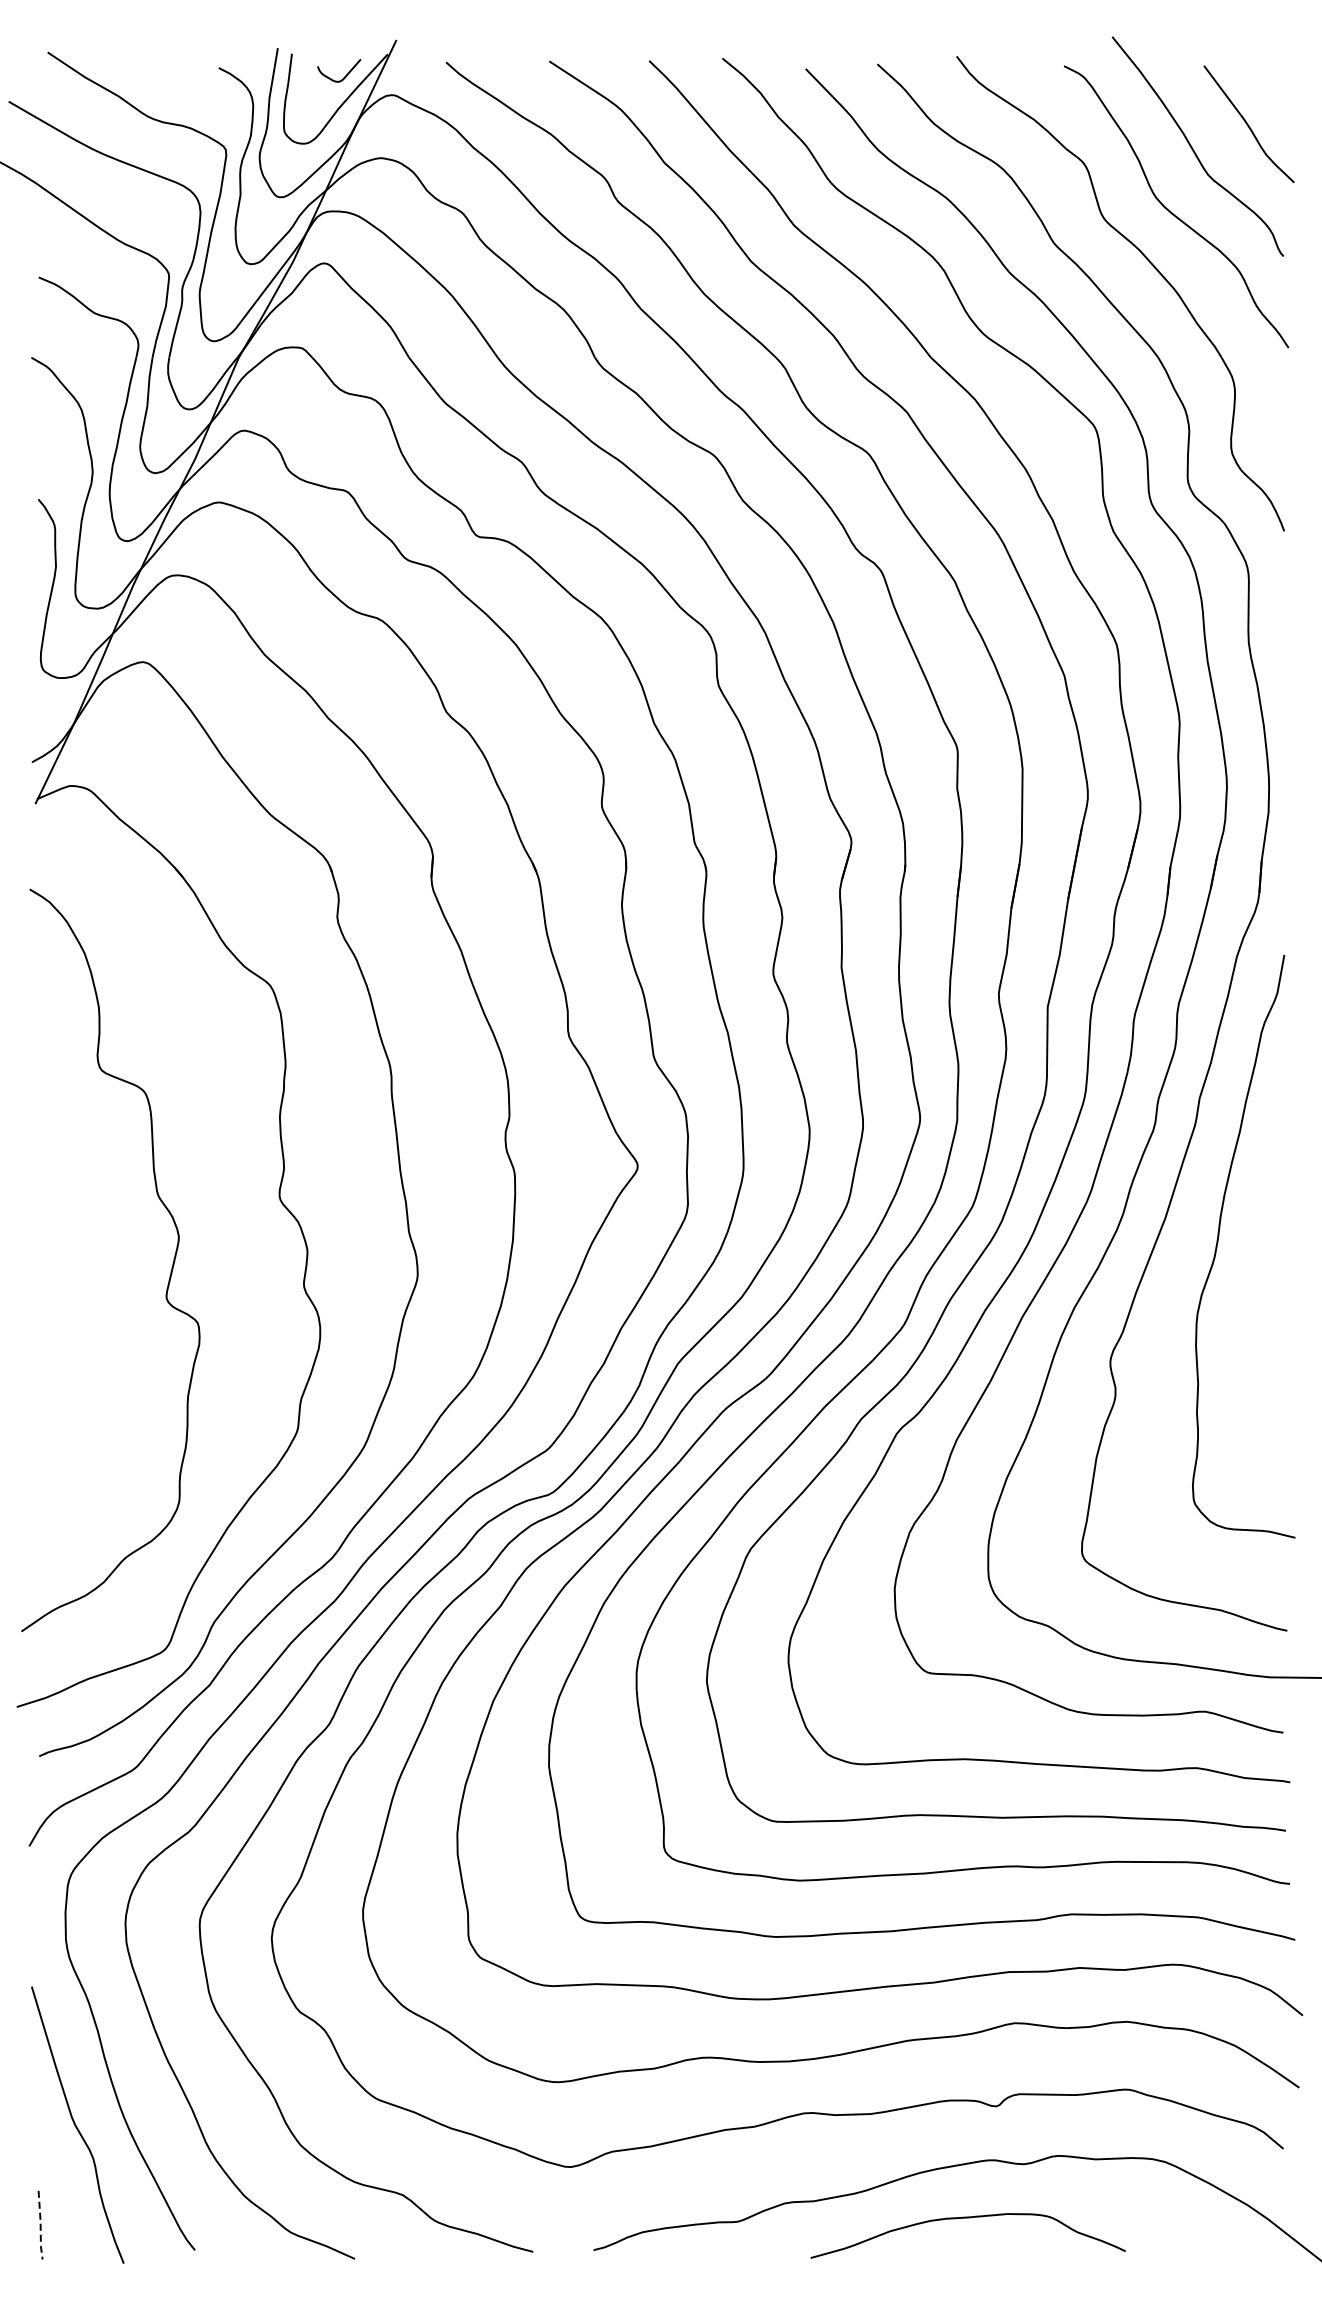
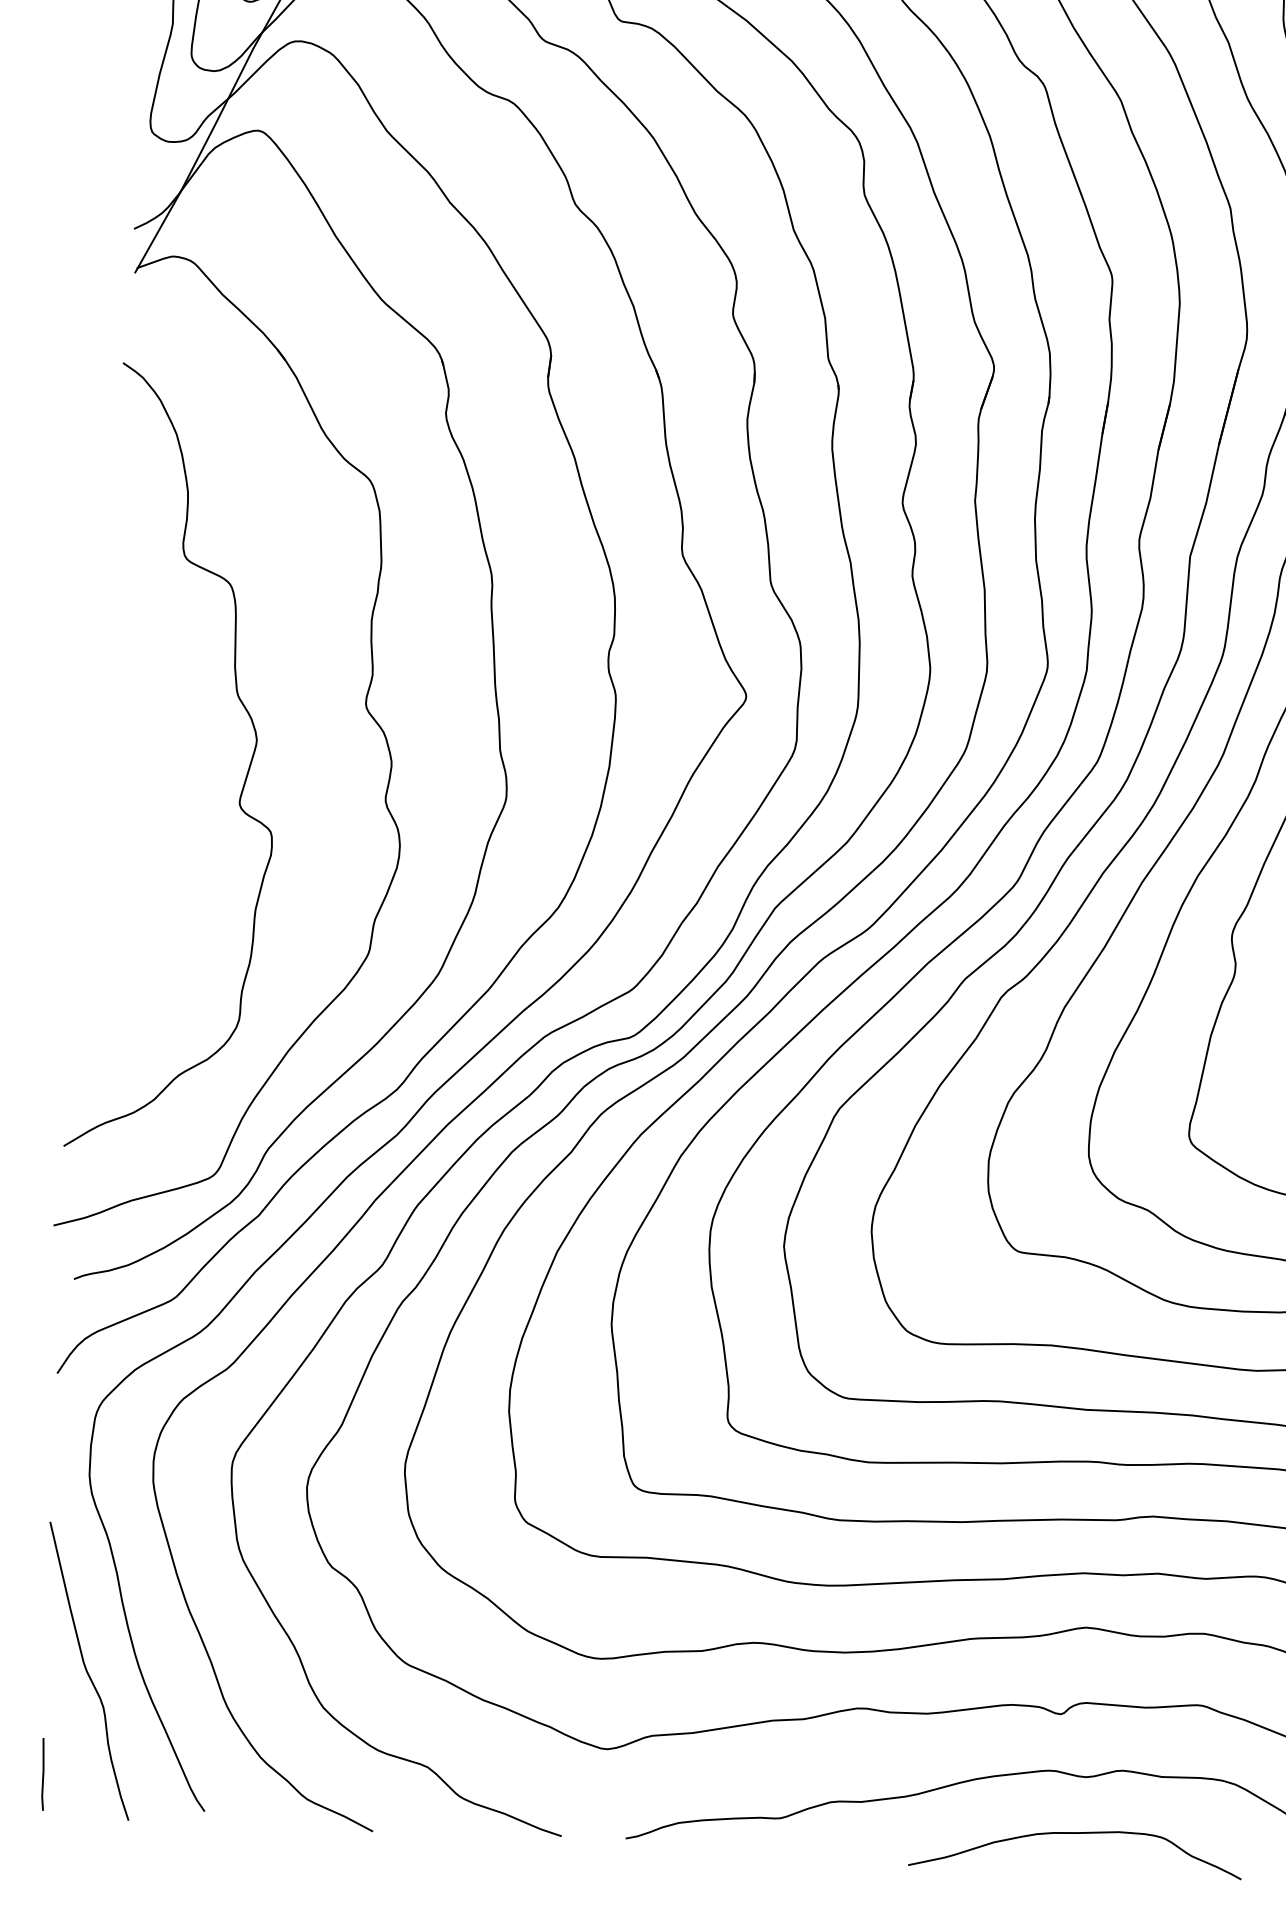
curve: (967, 2218) -> (1076, 1834), moved
line: (40, 2226) -> (43, 1775), dashed -> solid

